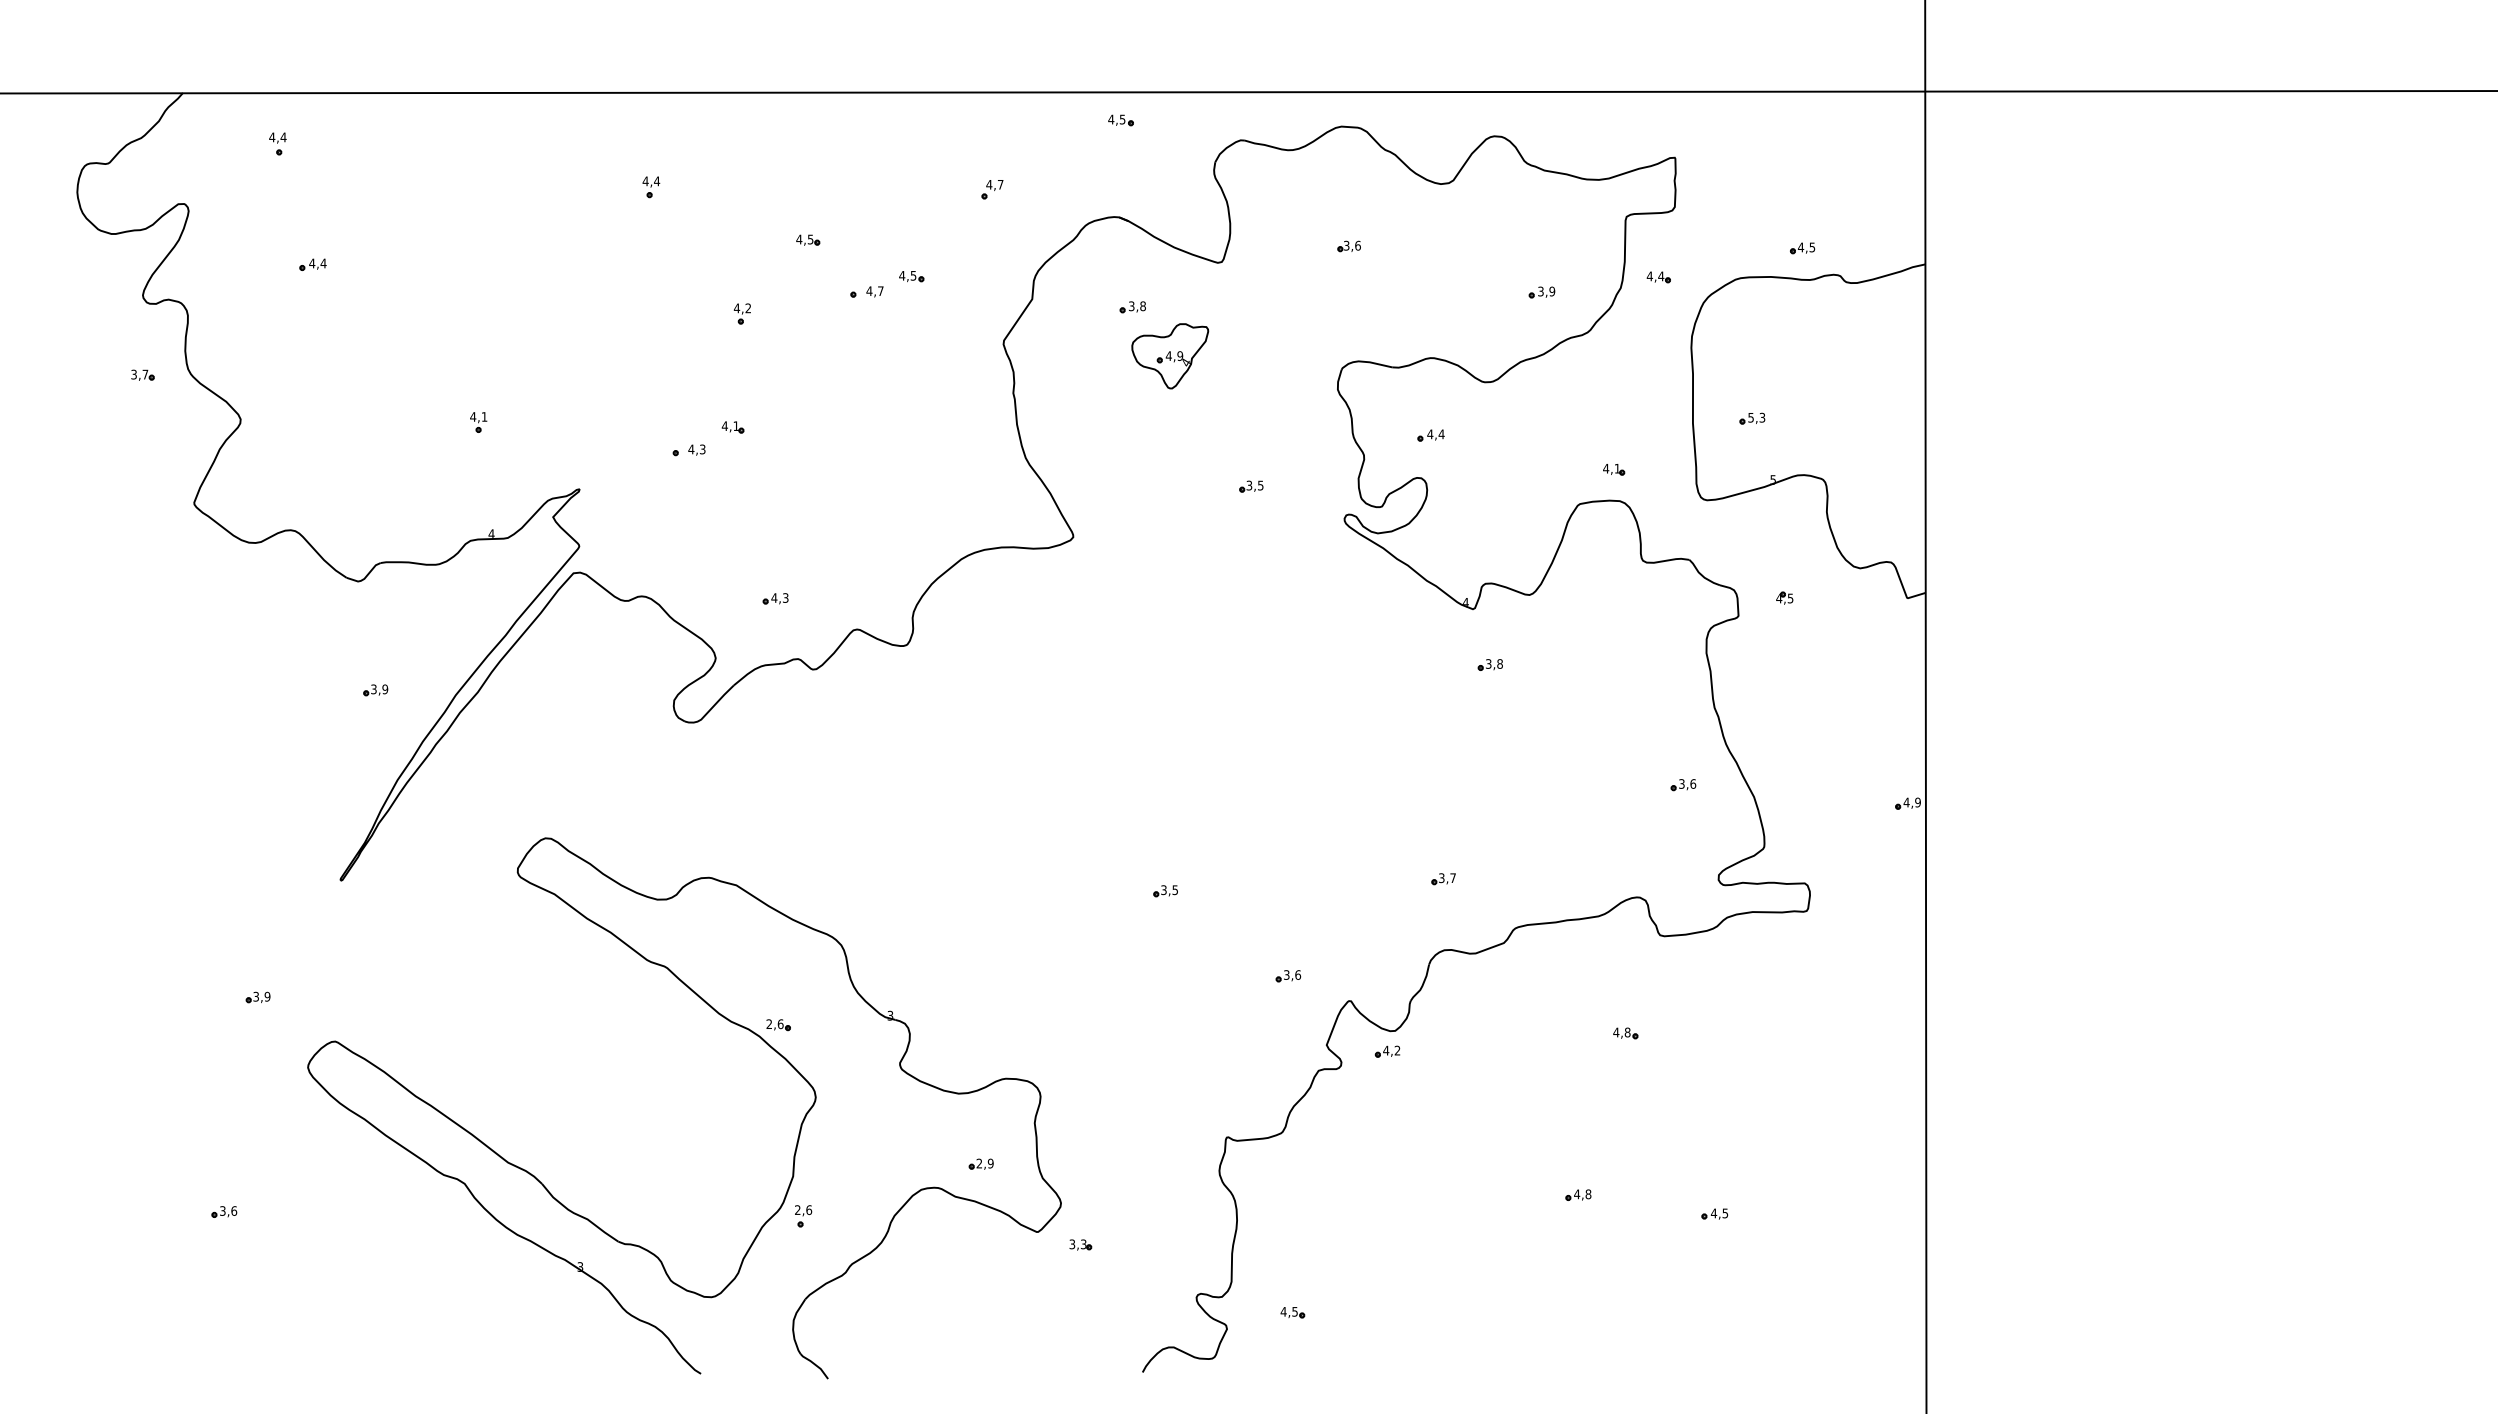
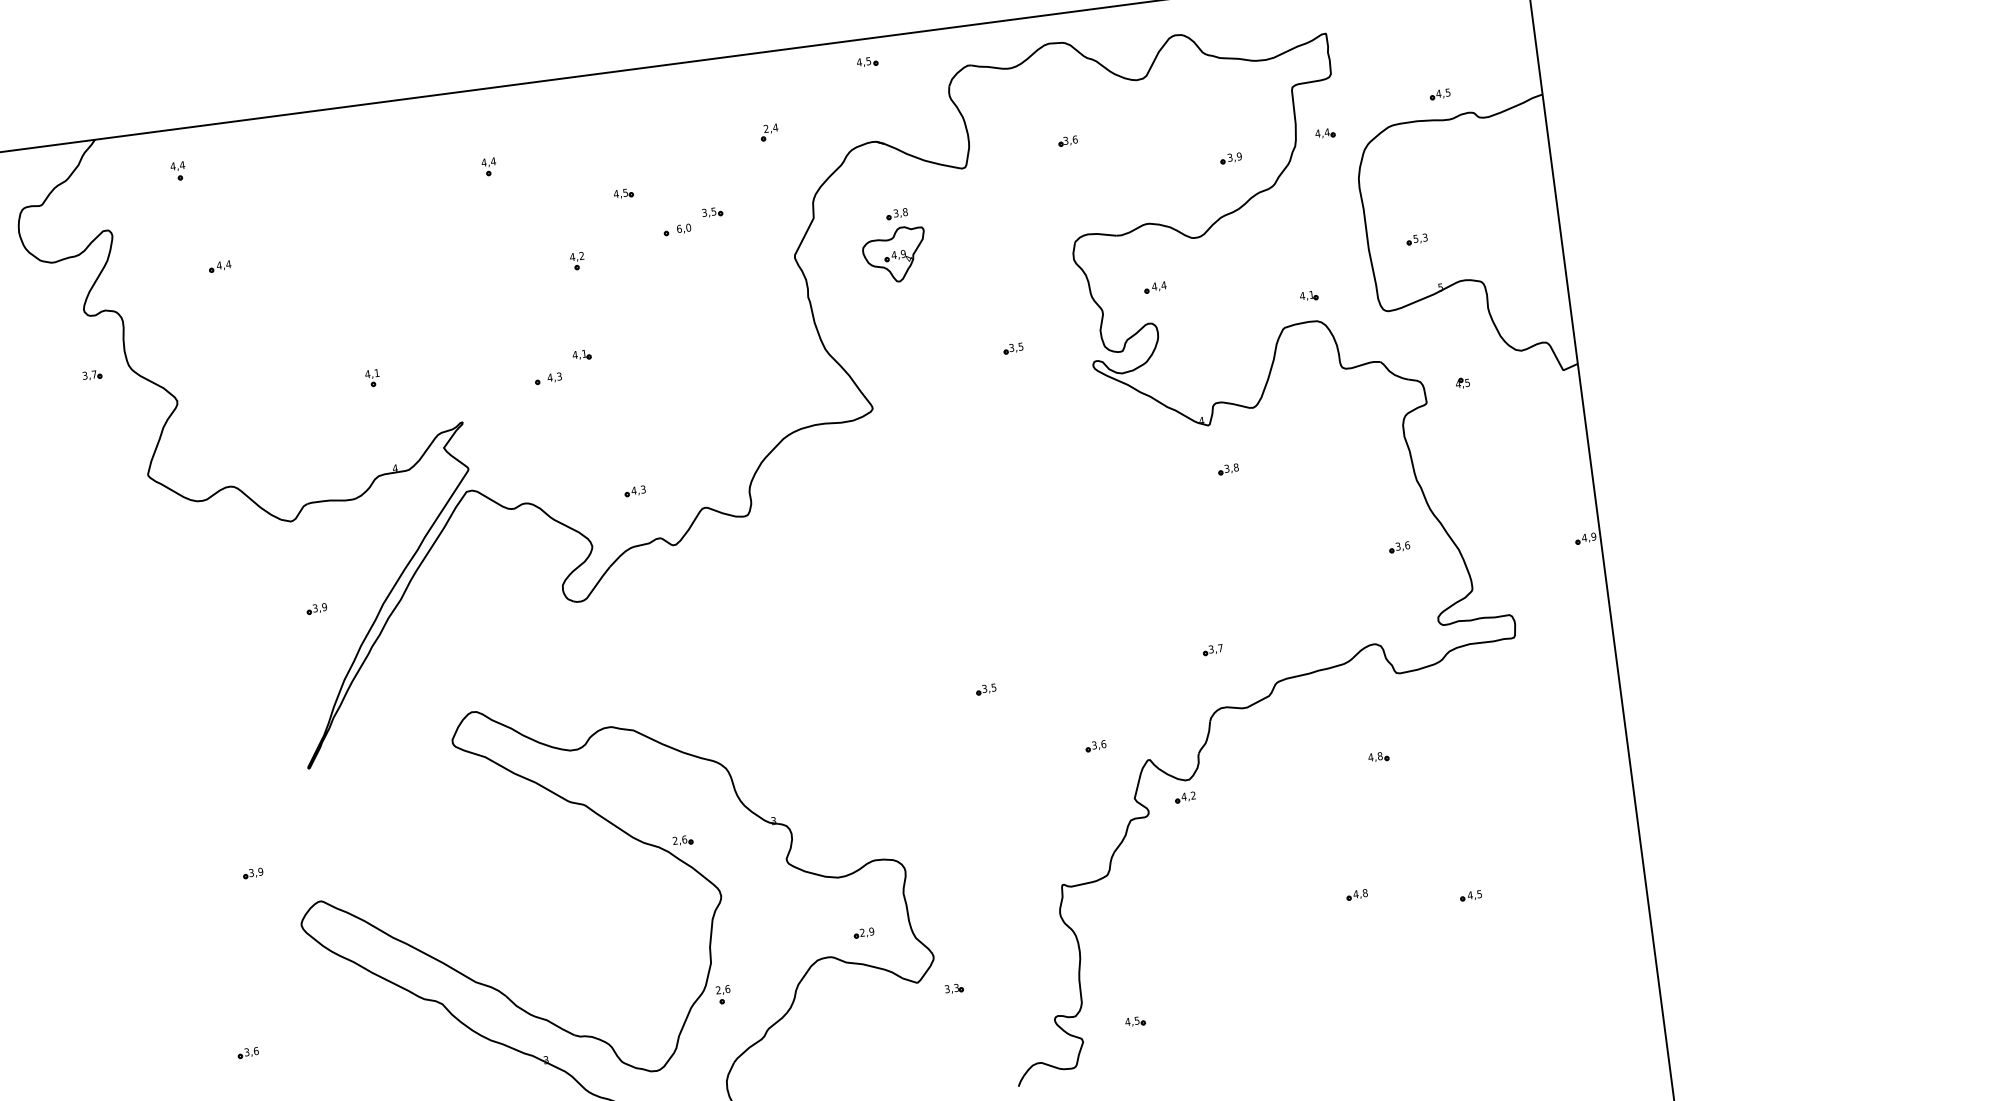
text: (994, 184) -> (770, 128), 4,7 -> 2,4
text: (902, 275) -> (704, 212), 4,5 -> 3,5
text: (874, 291) -> (683, 228), 4,7 -> 6,0
part: (1170, 356) -> (895, 255), moved

